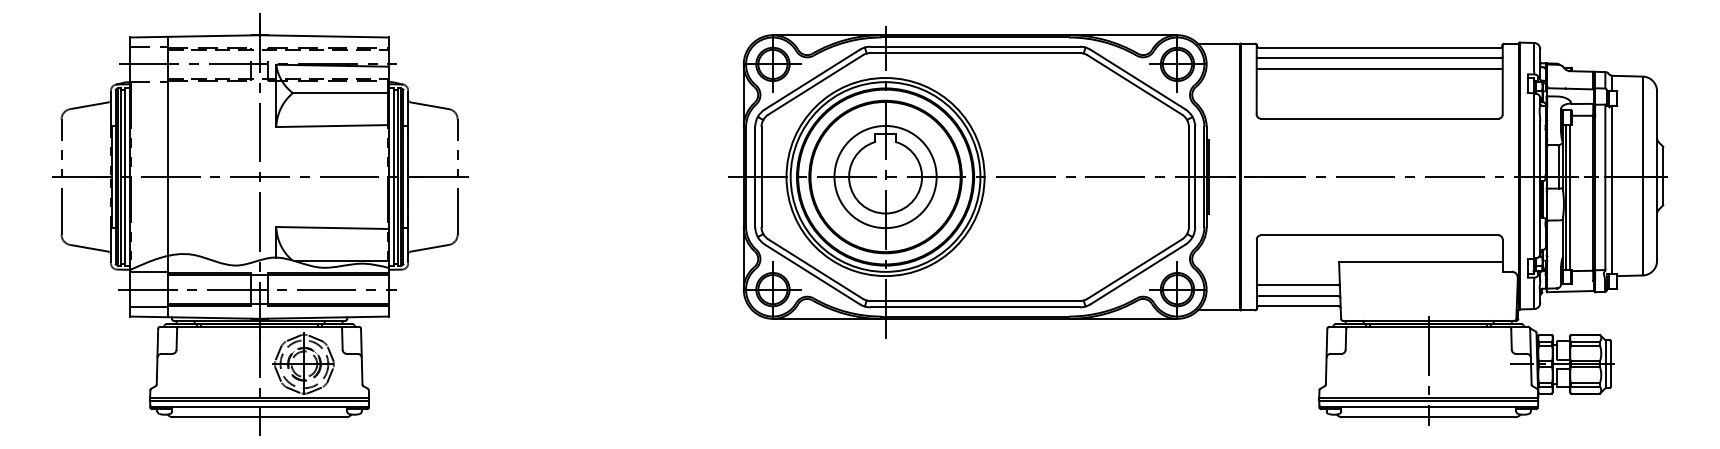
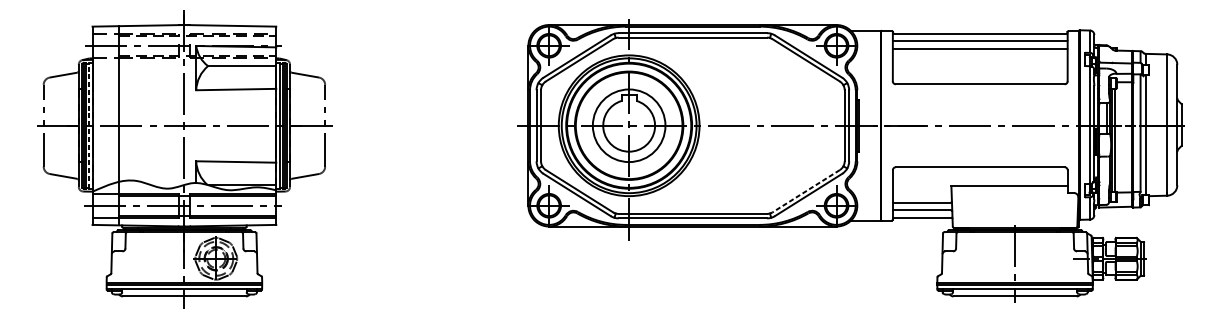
line: (125, 177) -> (89, 126), solid -> dashed
line: (1134, 269) -> (806, 191), solid -> dashed

